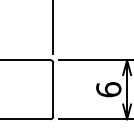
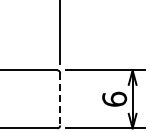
line: (53, 89) -> (60, 99), solid -> dashed

